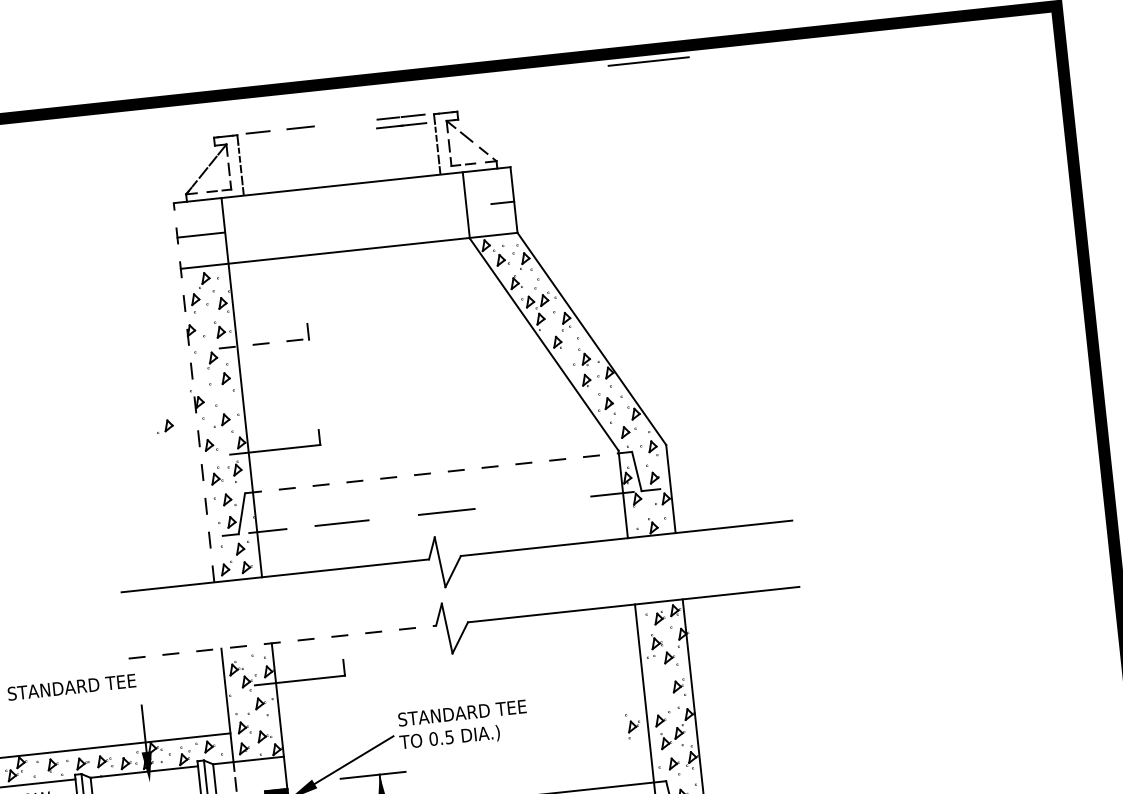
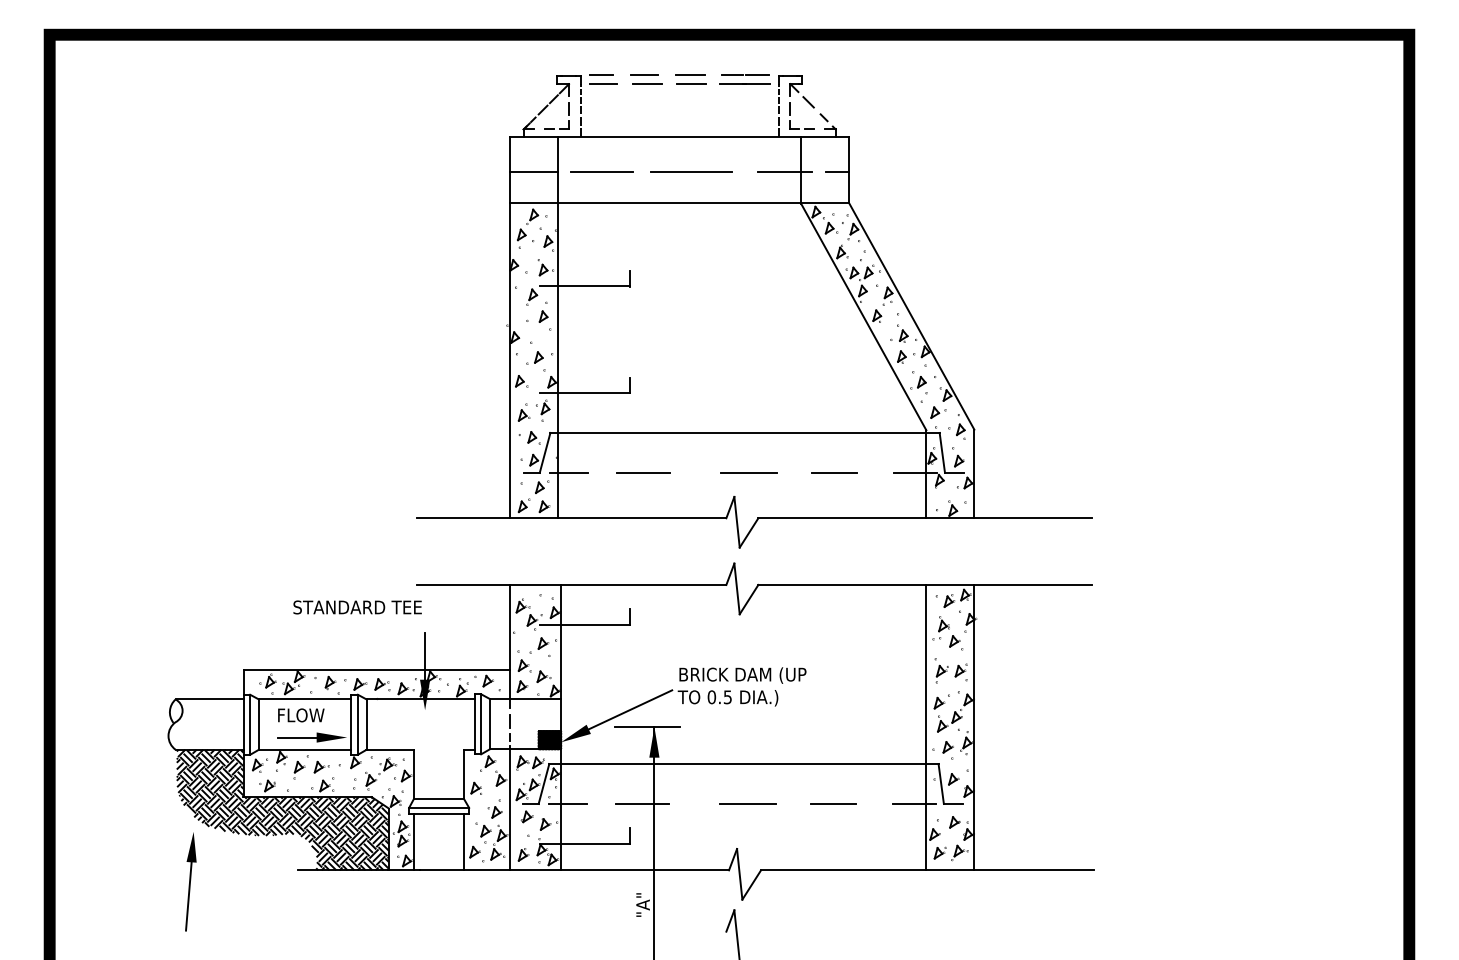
line: (648, 61) -> (691, 171), moved
line: (345, 123) -> (689, 75), added
line: (348, 131) -> (691, 84), added
line: (304, 136) -> (647, 84), added
line: (259, 141) -> (602, 84), added
line: (450, 208) -> (784, 171), added
line: (268, 227) -> (601, 171), added
line: (264, 343) -> (585, 286), dashed -> solid
line: (194, 392) -> (510, 327), dashed -> solid
part: (164, 426) -> (477, 357), removed
line: (438, 472) -> (745, 432), dashed -> solid
line: (531, 502) -> (834, 472), added
line: (282, 641) -> (571, 584), dashed -> solid
text: (462, 713) -> (743, 675), STANDARD TEE -> BRICK DAM (UP
part: (633, 725) -> (941, 670), moved

